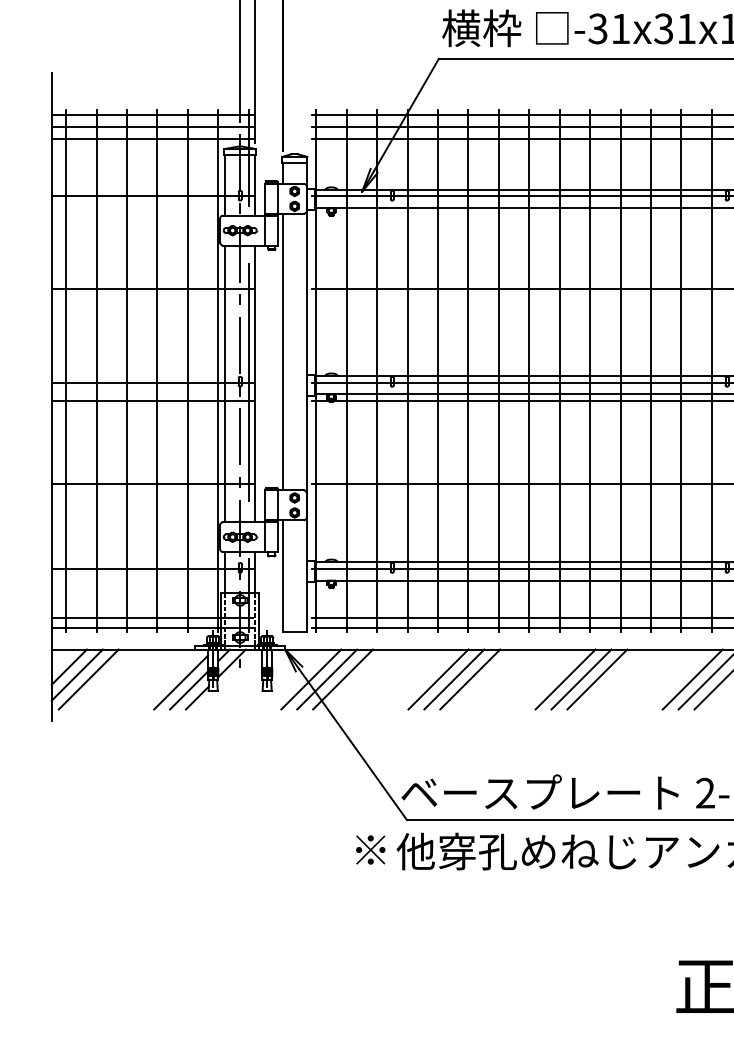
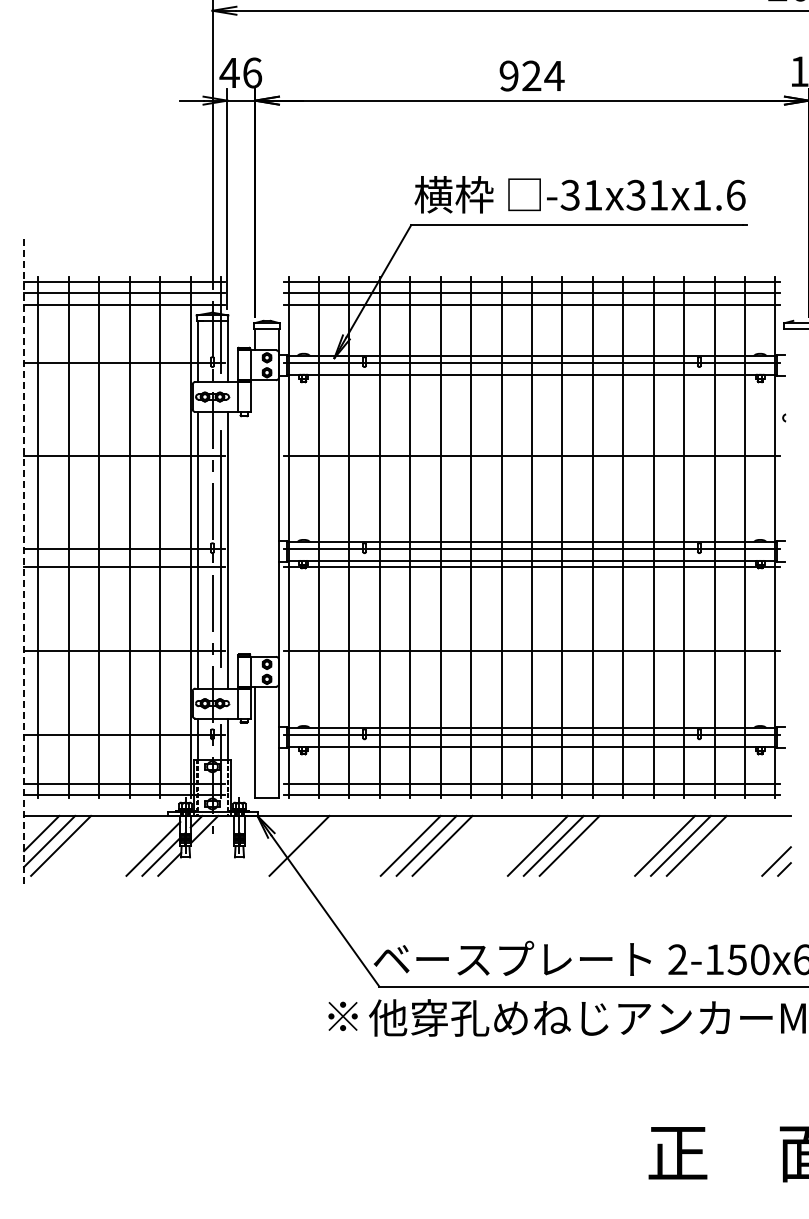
line: (283, 352) -> (255, 518), removed
line: (52, 397) -> (24, 563), solid -> dashed
line: (311, 679) -> (283, 845), removed
line: (343, 679) -> (315, 845), removed

